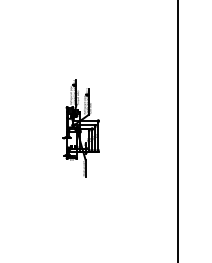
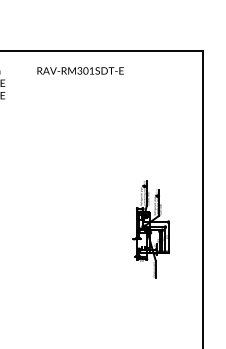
part: (80, 128) -> (150, 229), moved

